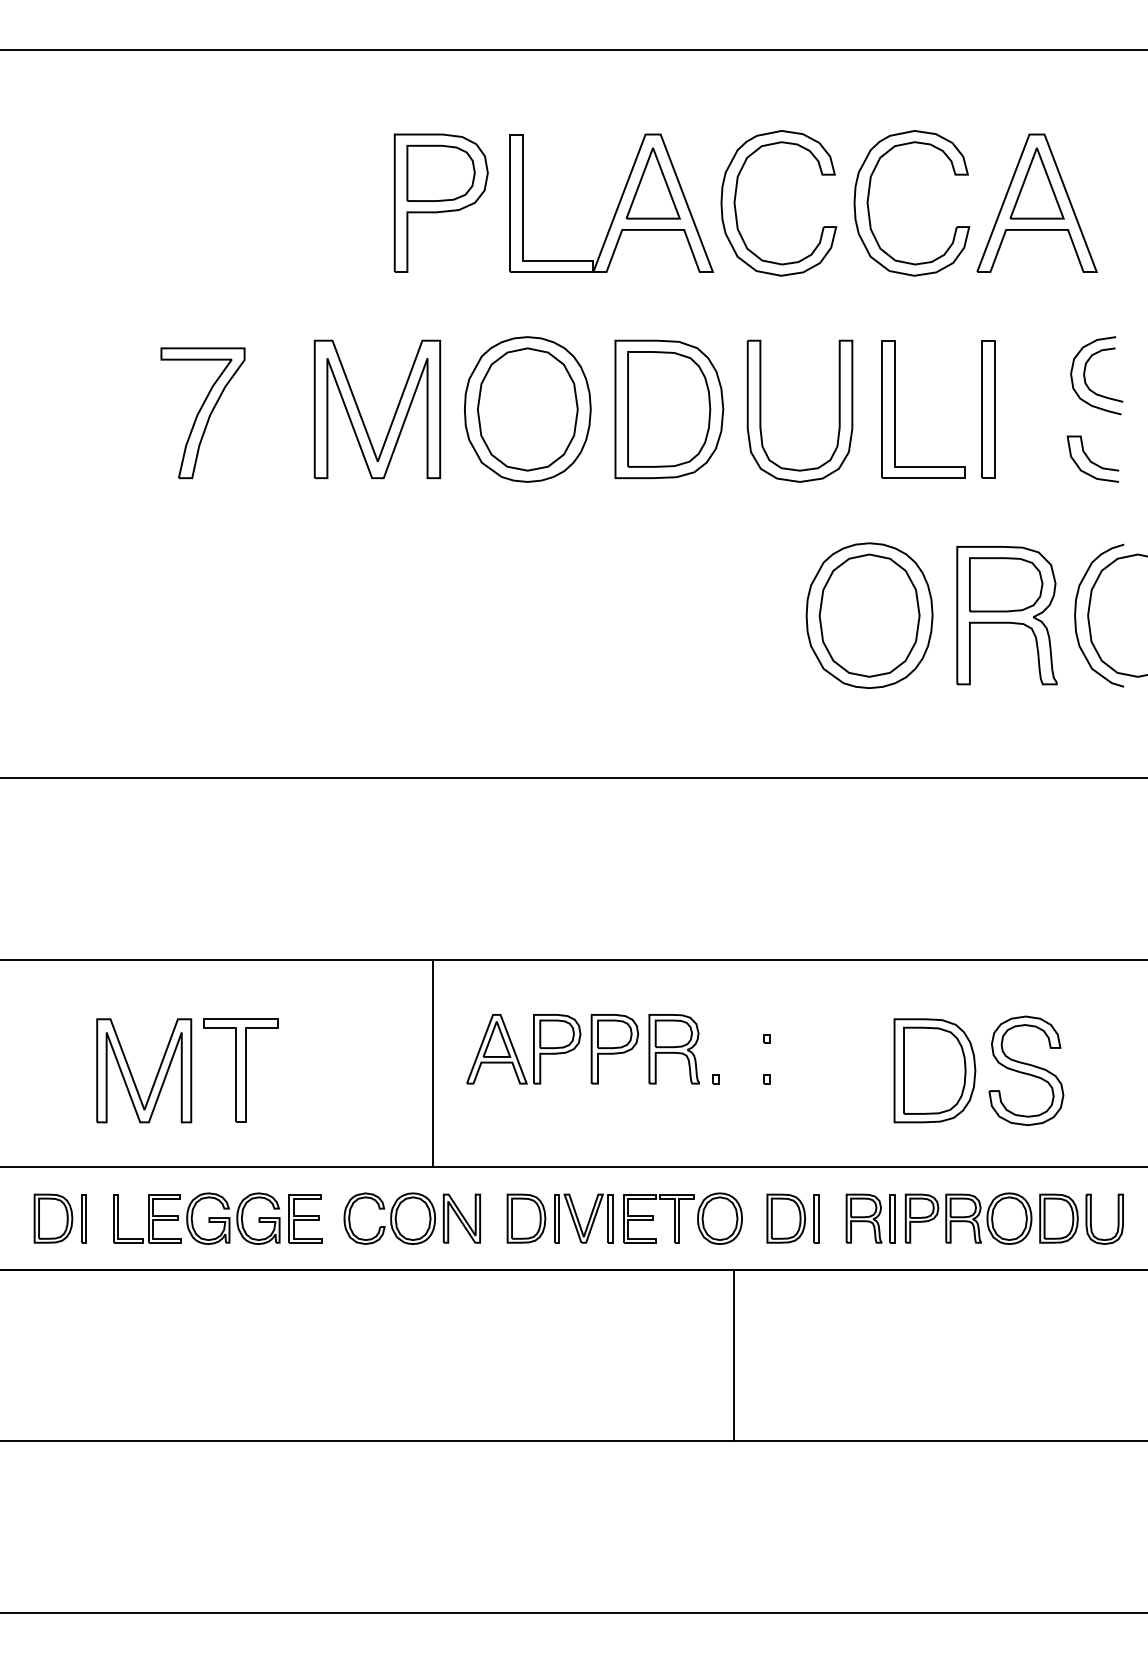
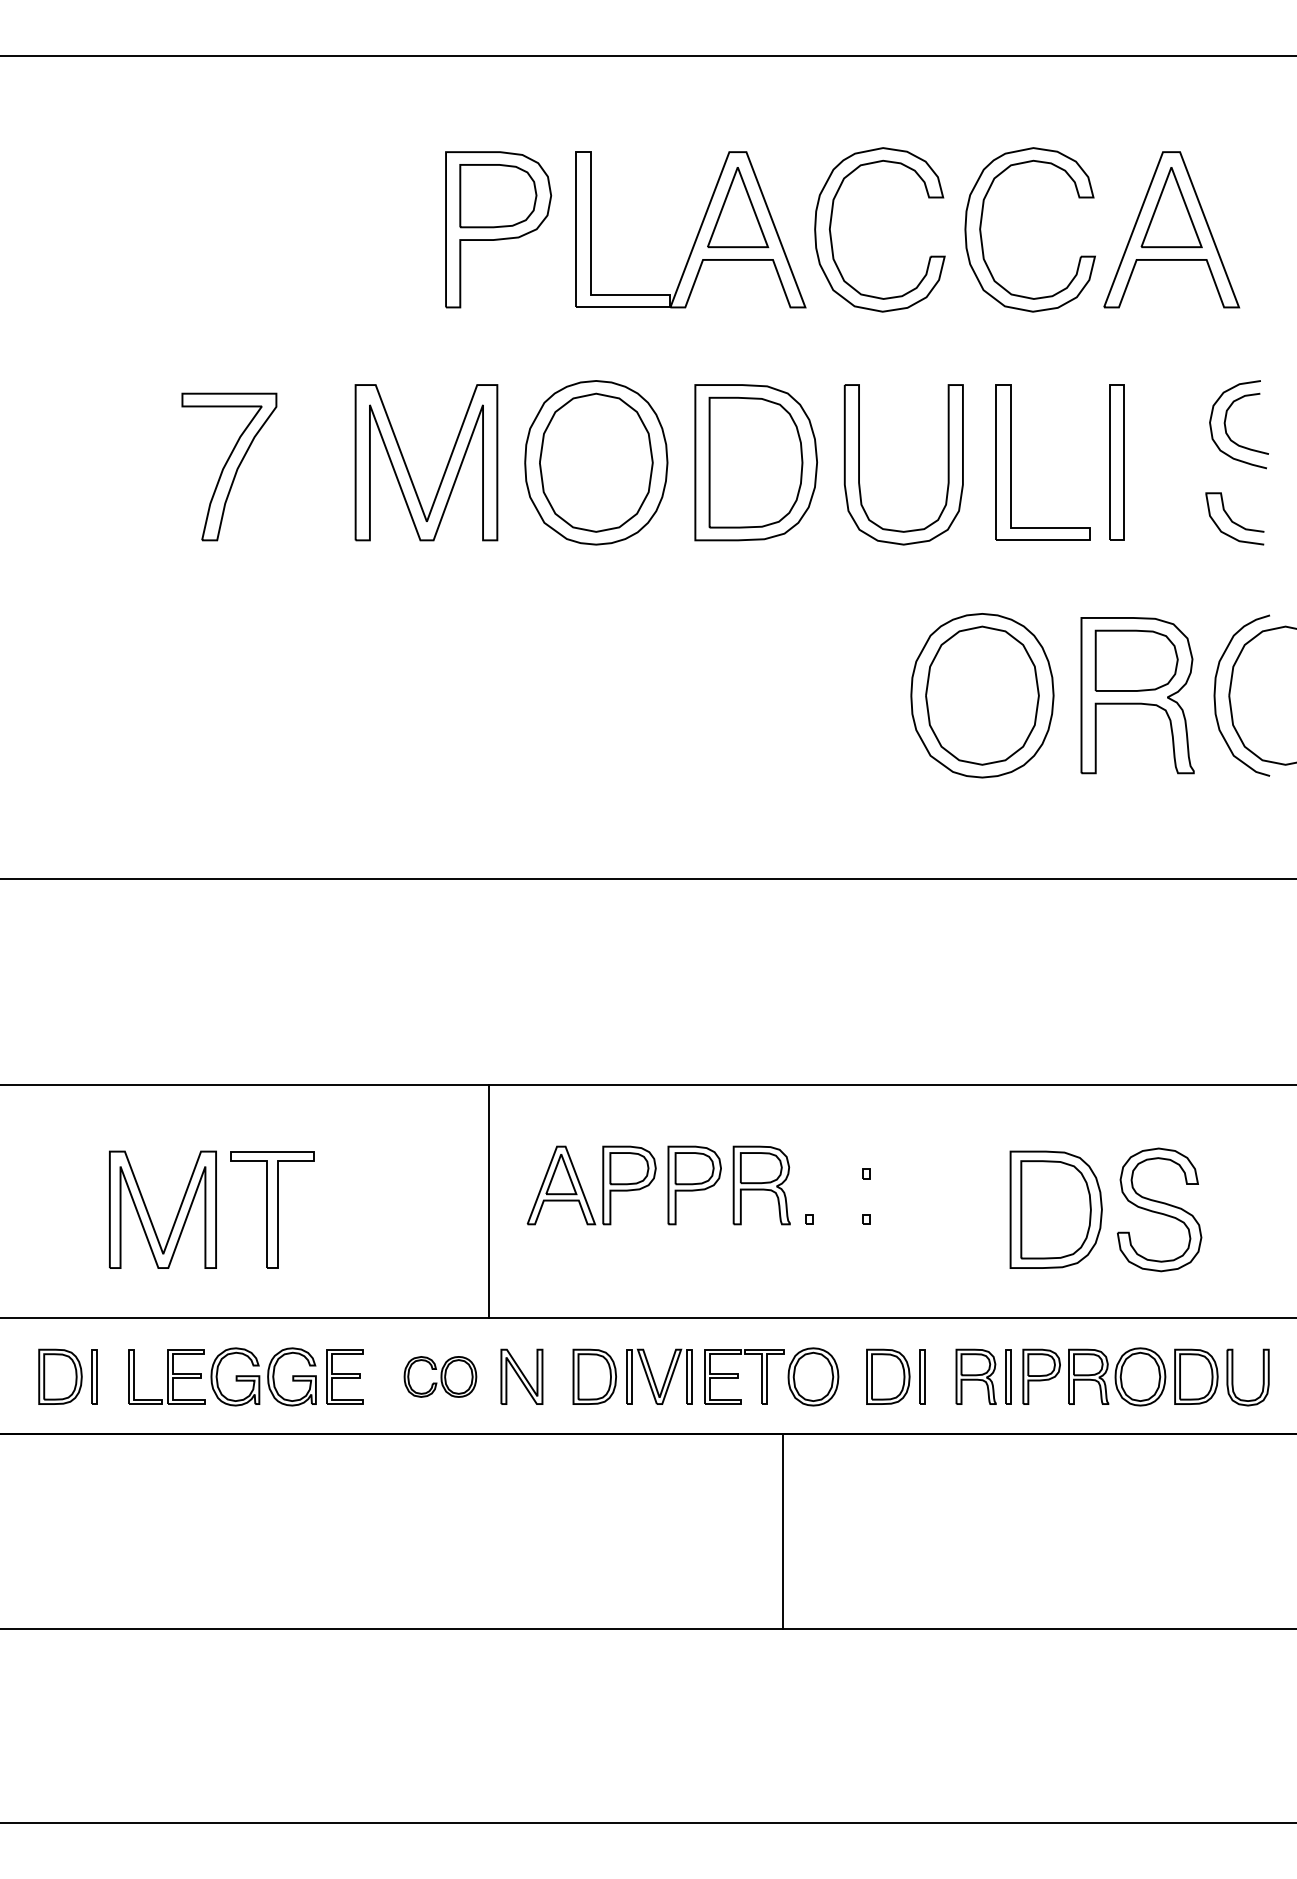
part: (389, 1218) -> (440, 1376), size x0.7
line: (733, 1355) -> (782, 1531), moved

